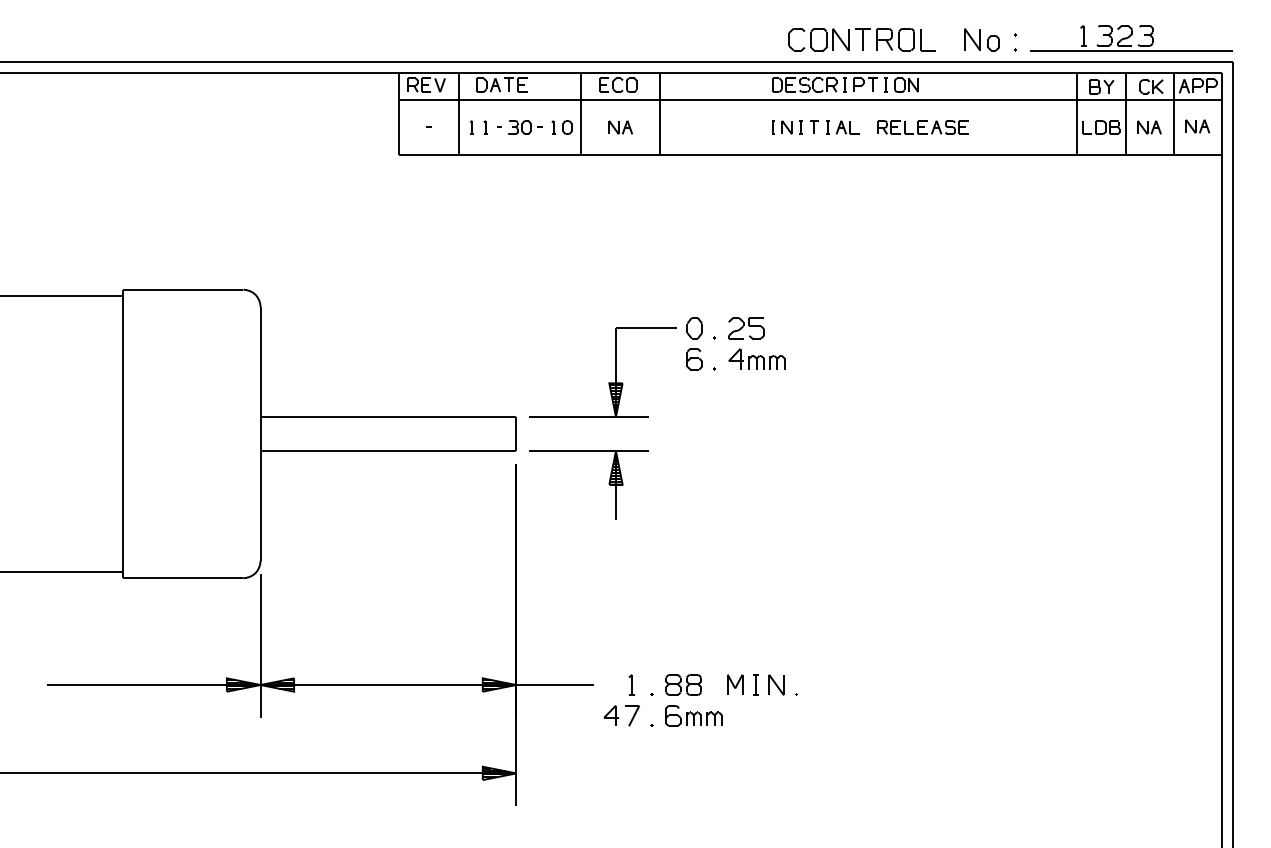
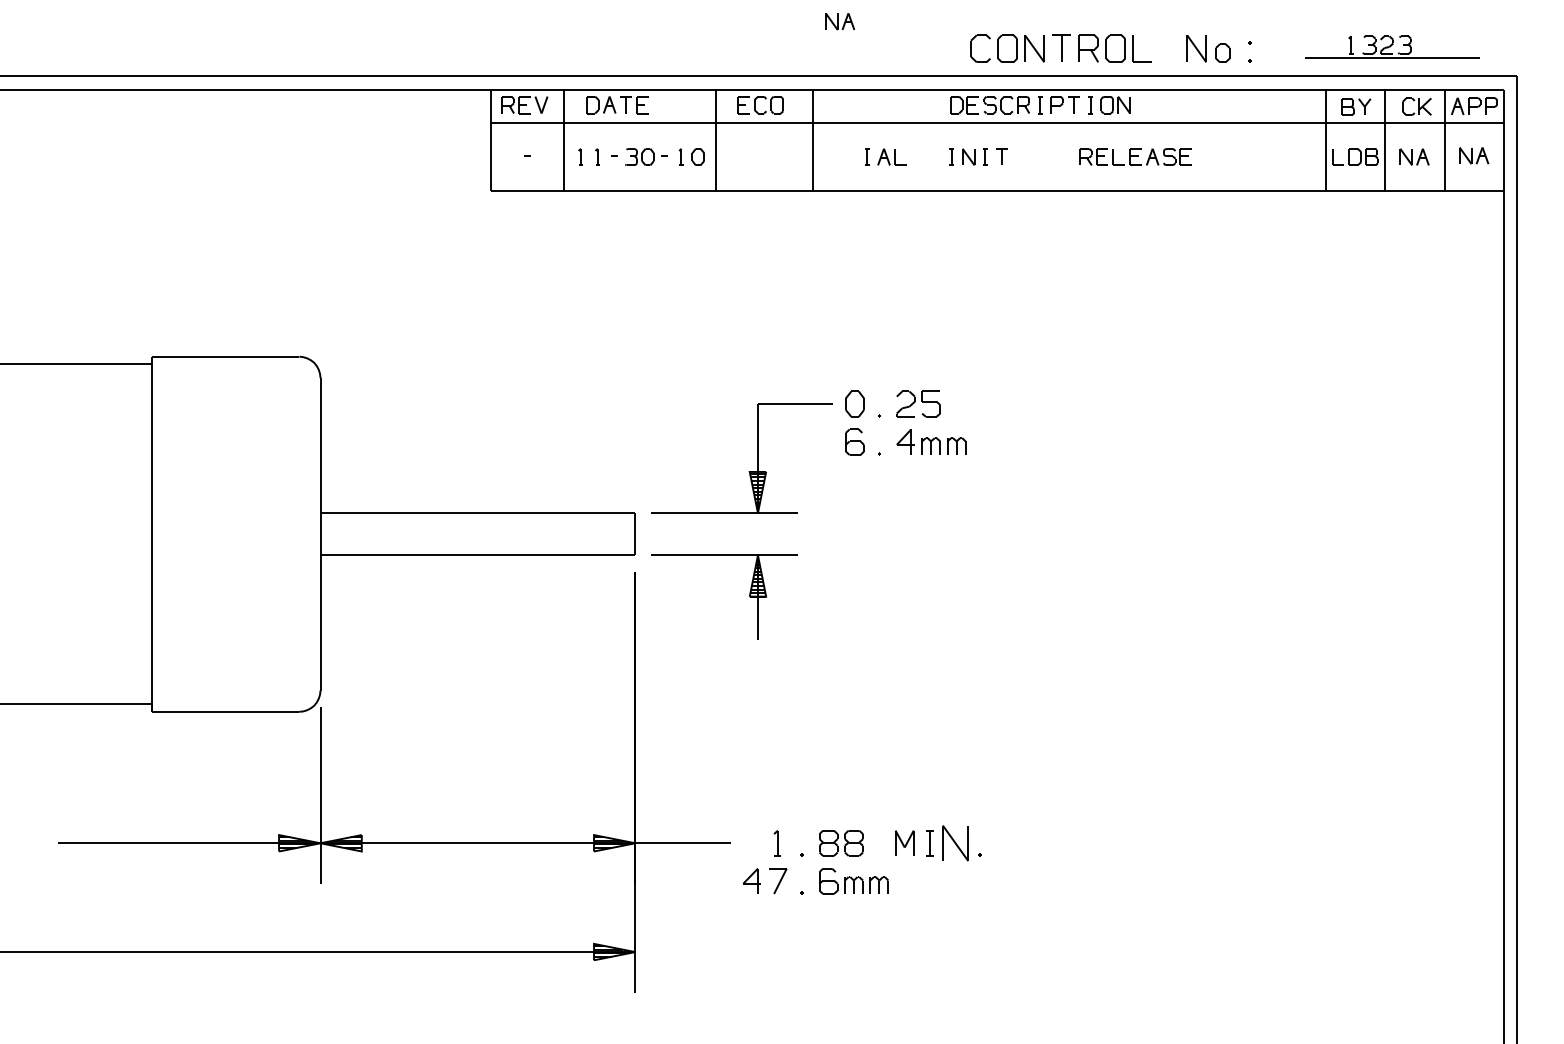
part: (1131, 38) -> (1392, 47), size x0.7
part: (620, 127) -> (839, 21), moved
part: (842, 127) -> (885, 157), moved
part: (776, 684) -> (955, 842), size x1.4

